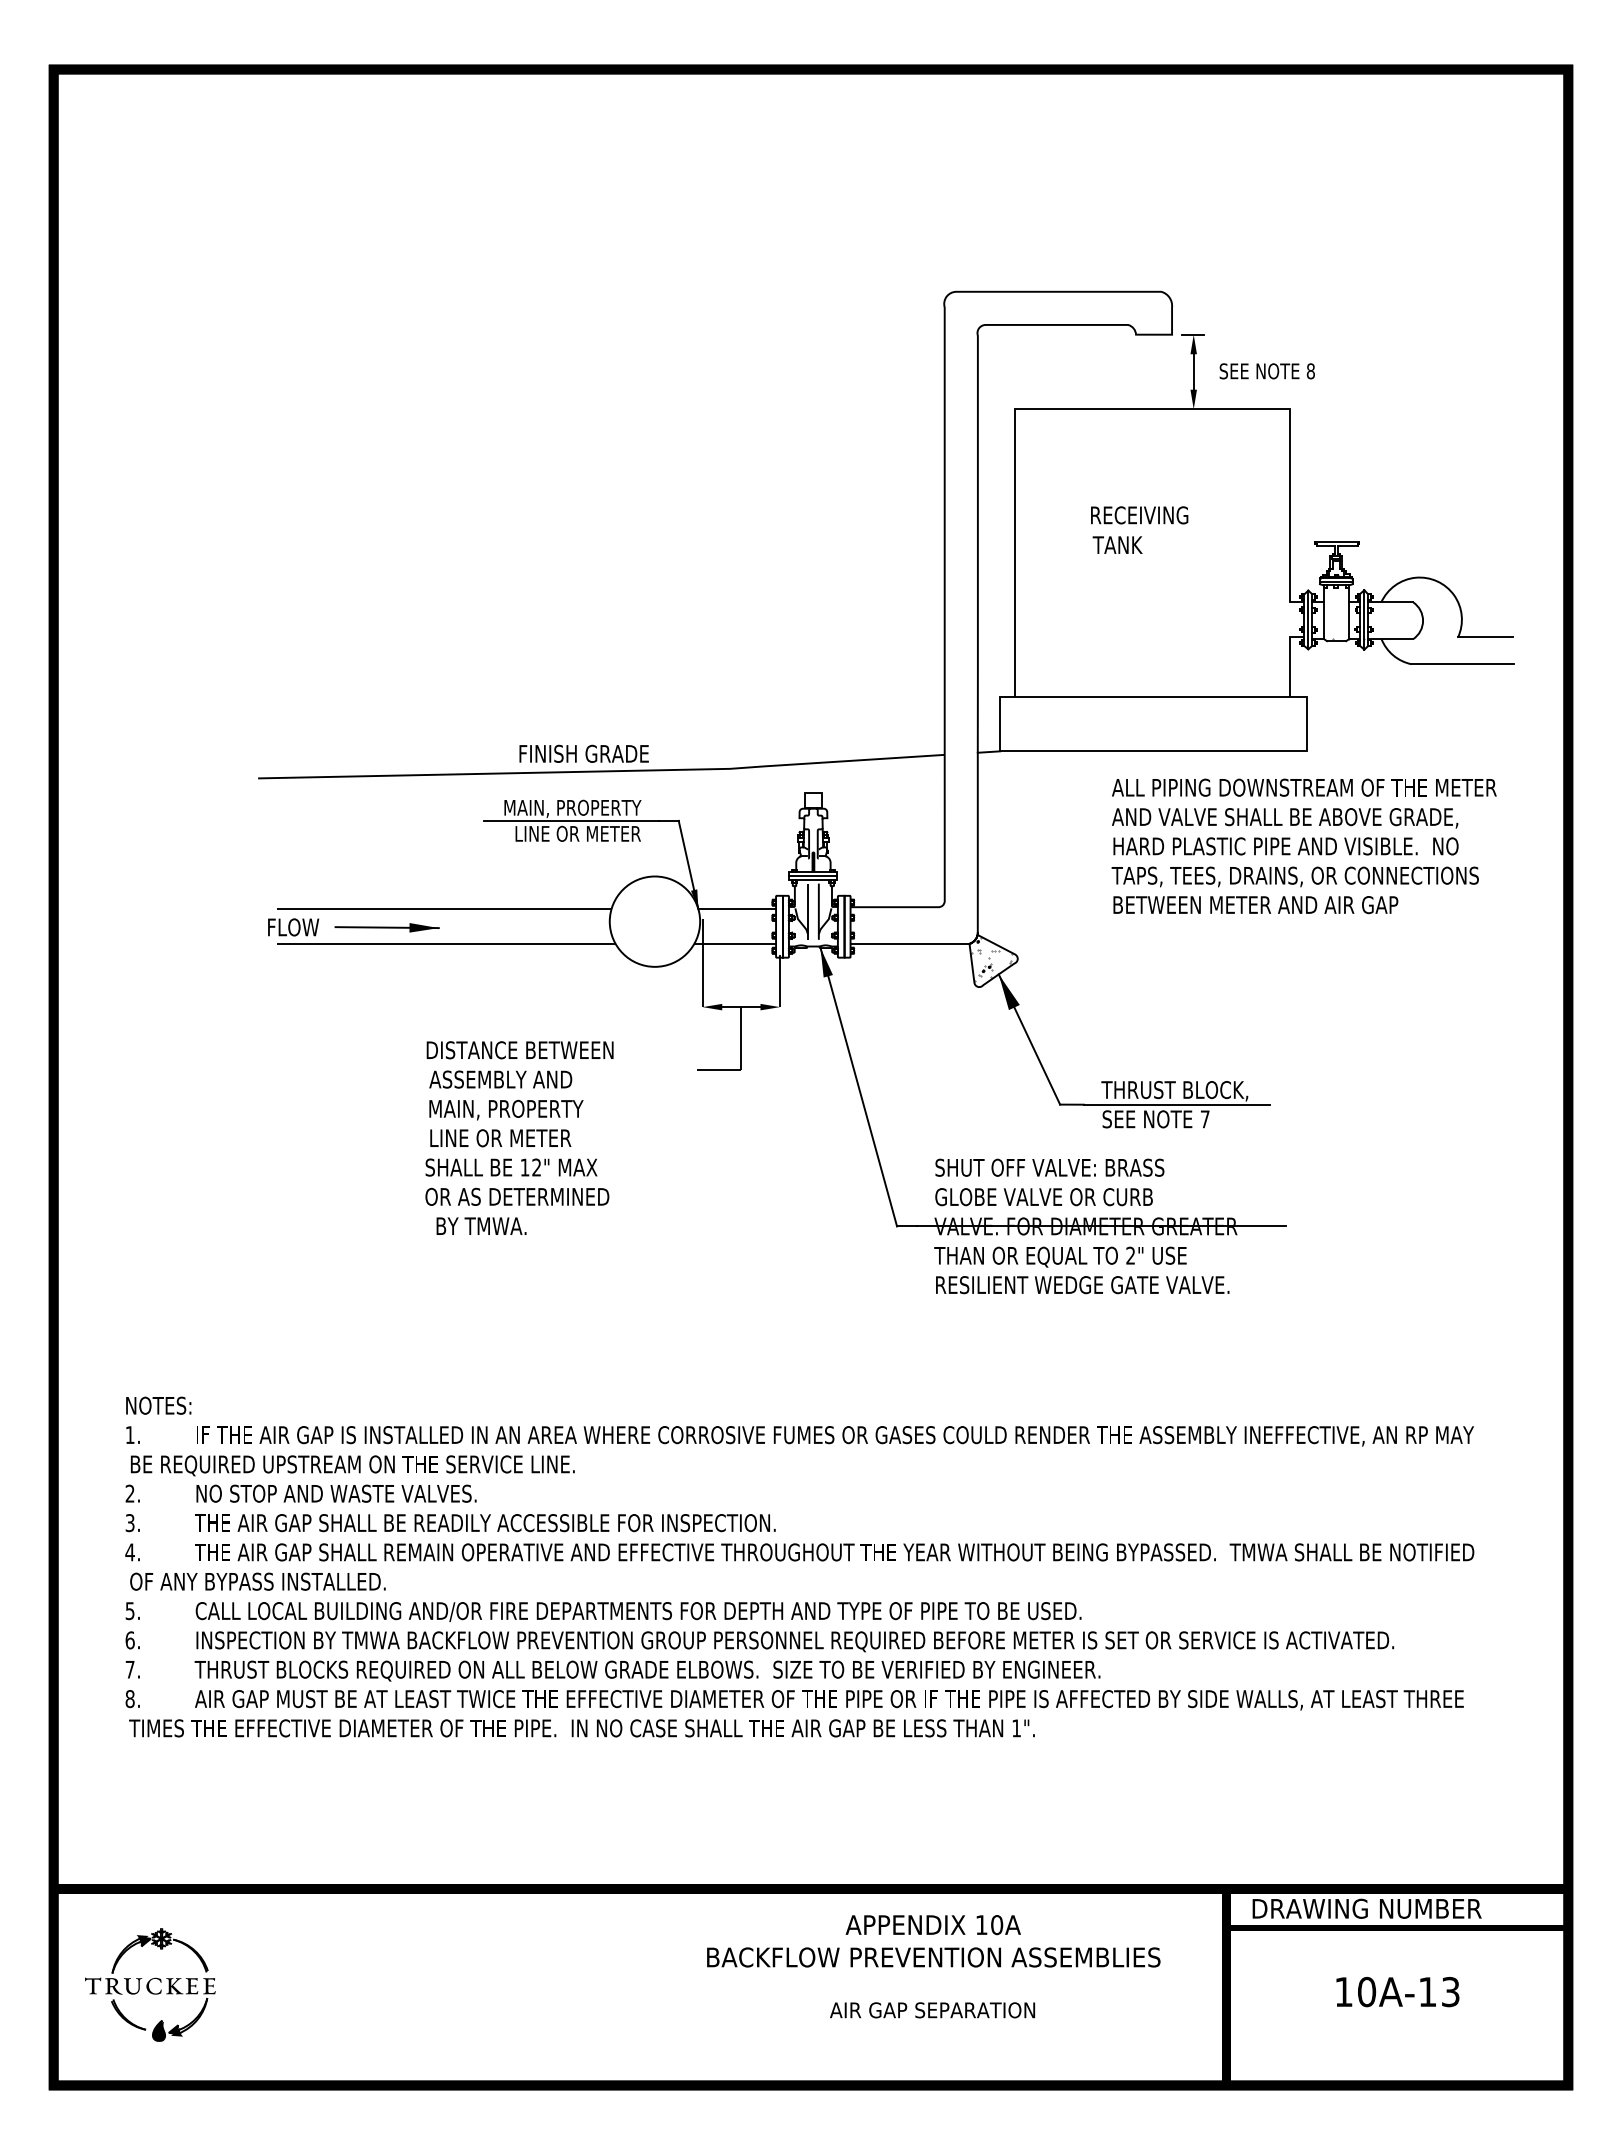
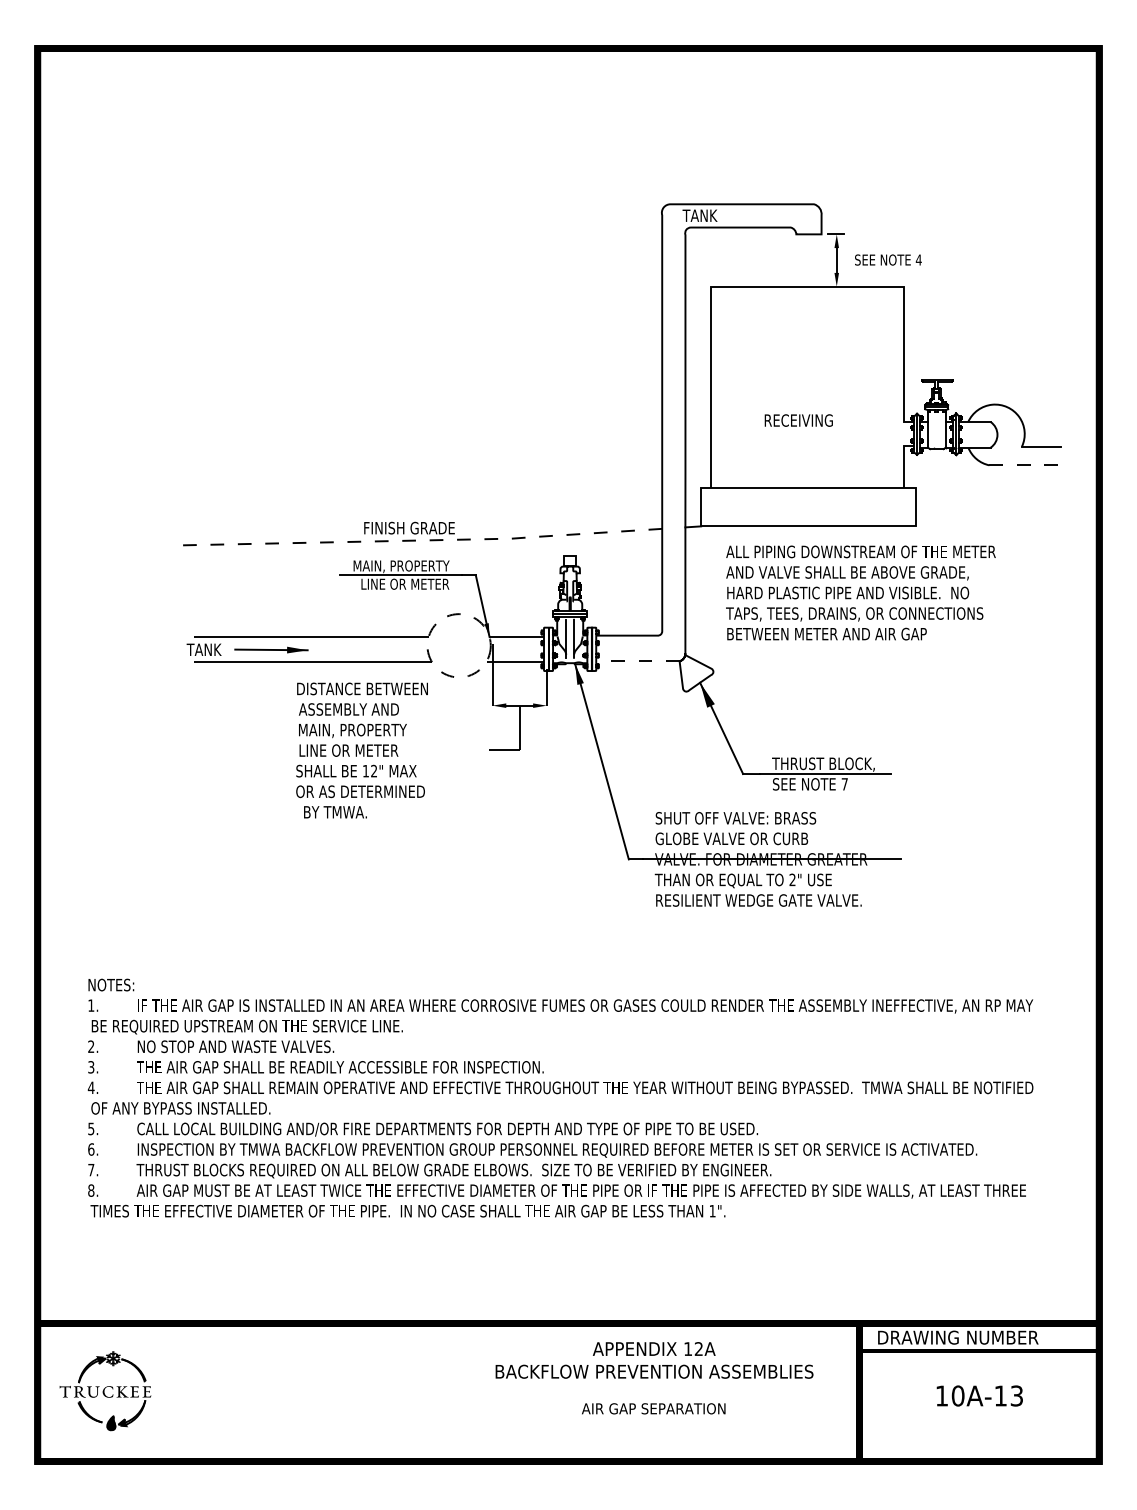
text: (1310, 371) -> (918, 260), 8 -> 4
text: (1139, 515) -> (798, 420), moved
text: (1117, 544) -> (699, 215), moved
line: (1463, 664) -> (1025, 465), solid -> dashed
line: (602, 771) -> (422, 540), solid -> dashed
text: (1303, 846) -> (860, 593), moved
circle: (654, 921) -> (458, 645), solid -> dashed
text: (292, 927) -> (205, 649), FLOW -> TANK
line: (909, 943) -> (637, 661), solid -> dashed
hatch: (991, 959) -> (695, 672), removed
text: (519, 1137) -> (362, 750), moved
text: (997, 1925) -> (699, 1349), 10A -> 12A

